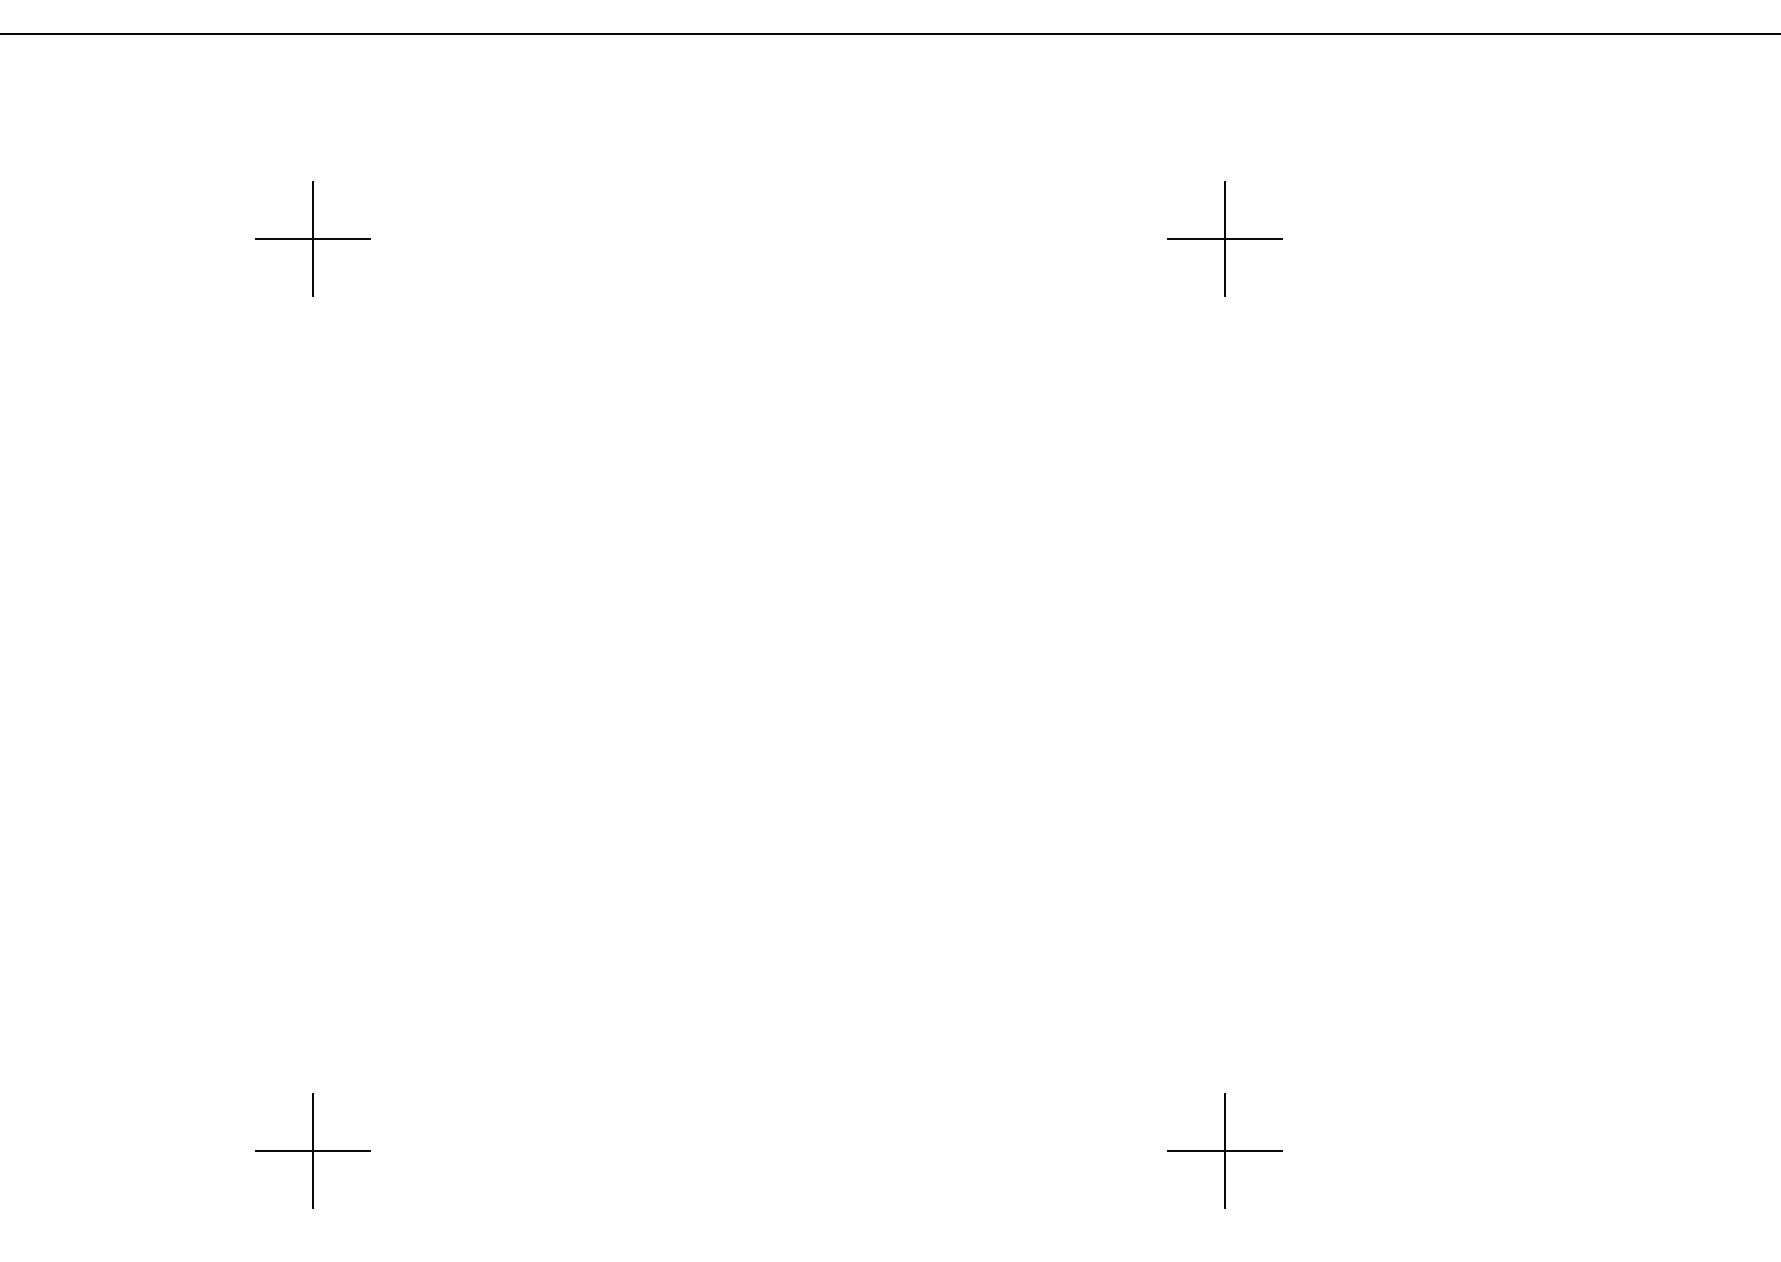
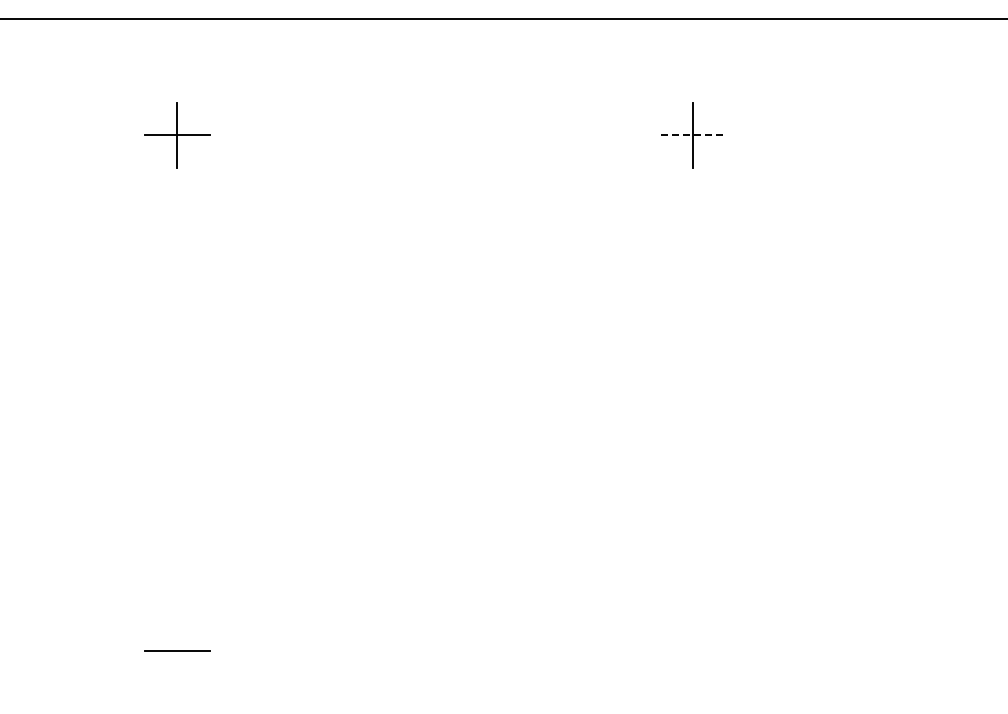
line: (1225, 239) -> (693, 135), solid -> dashed
line: (313, 1149) -> (177, 650), removed
part: (1225, 1151) -> (693, 651), removed

